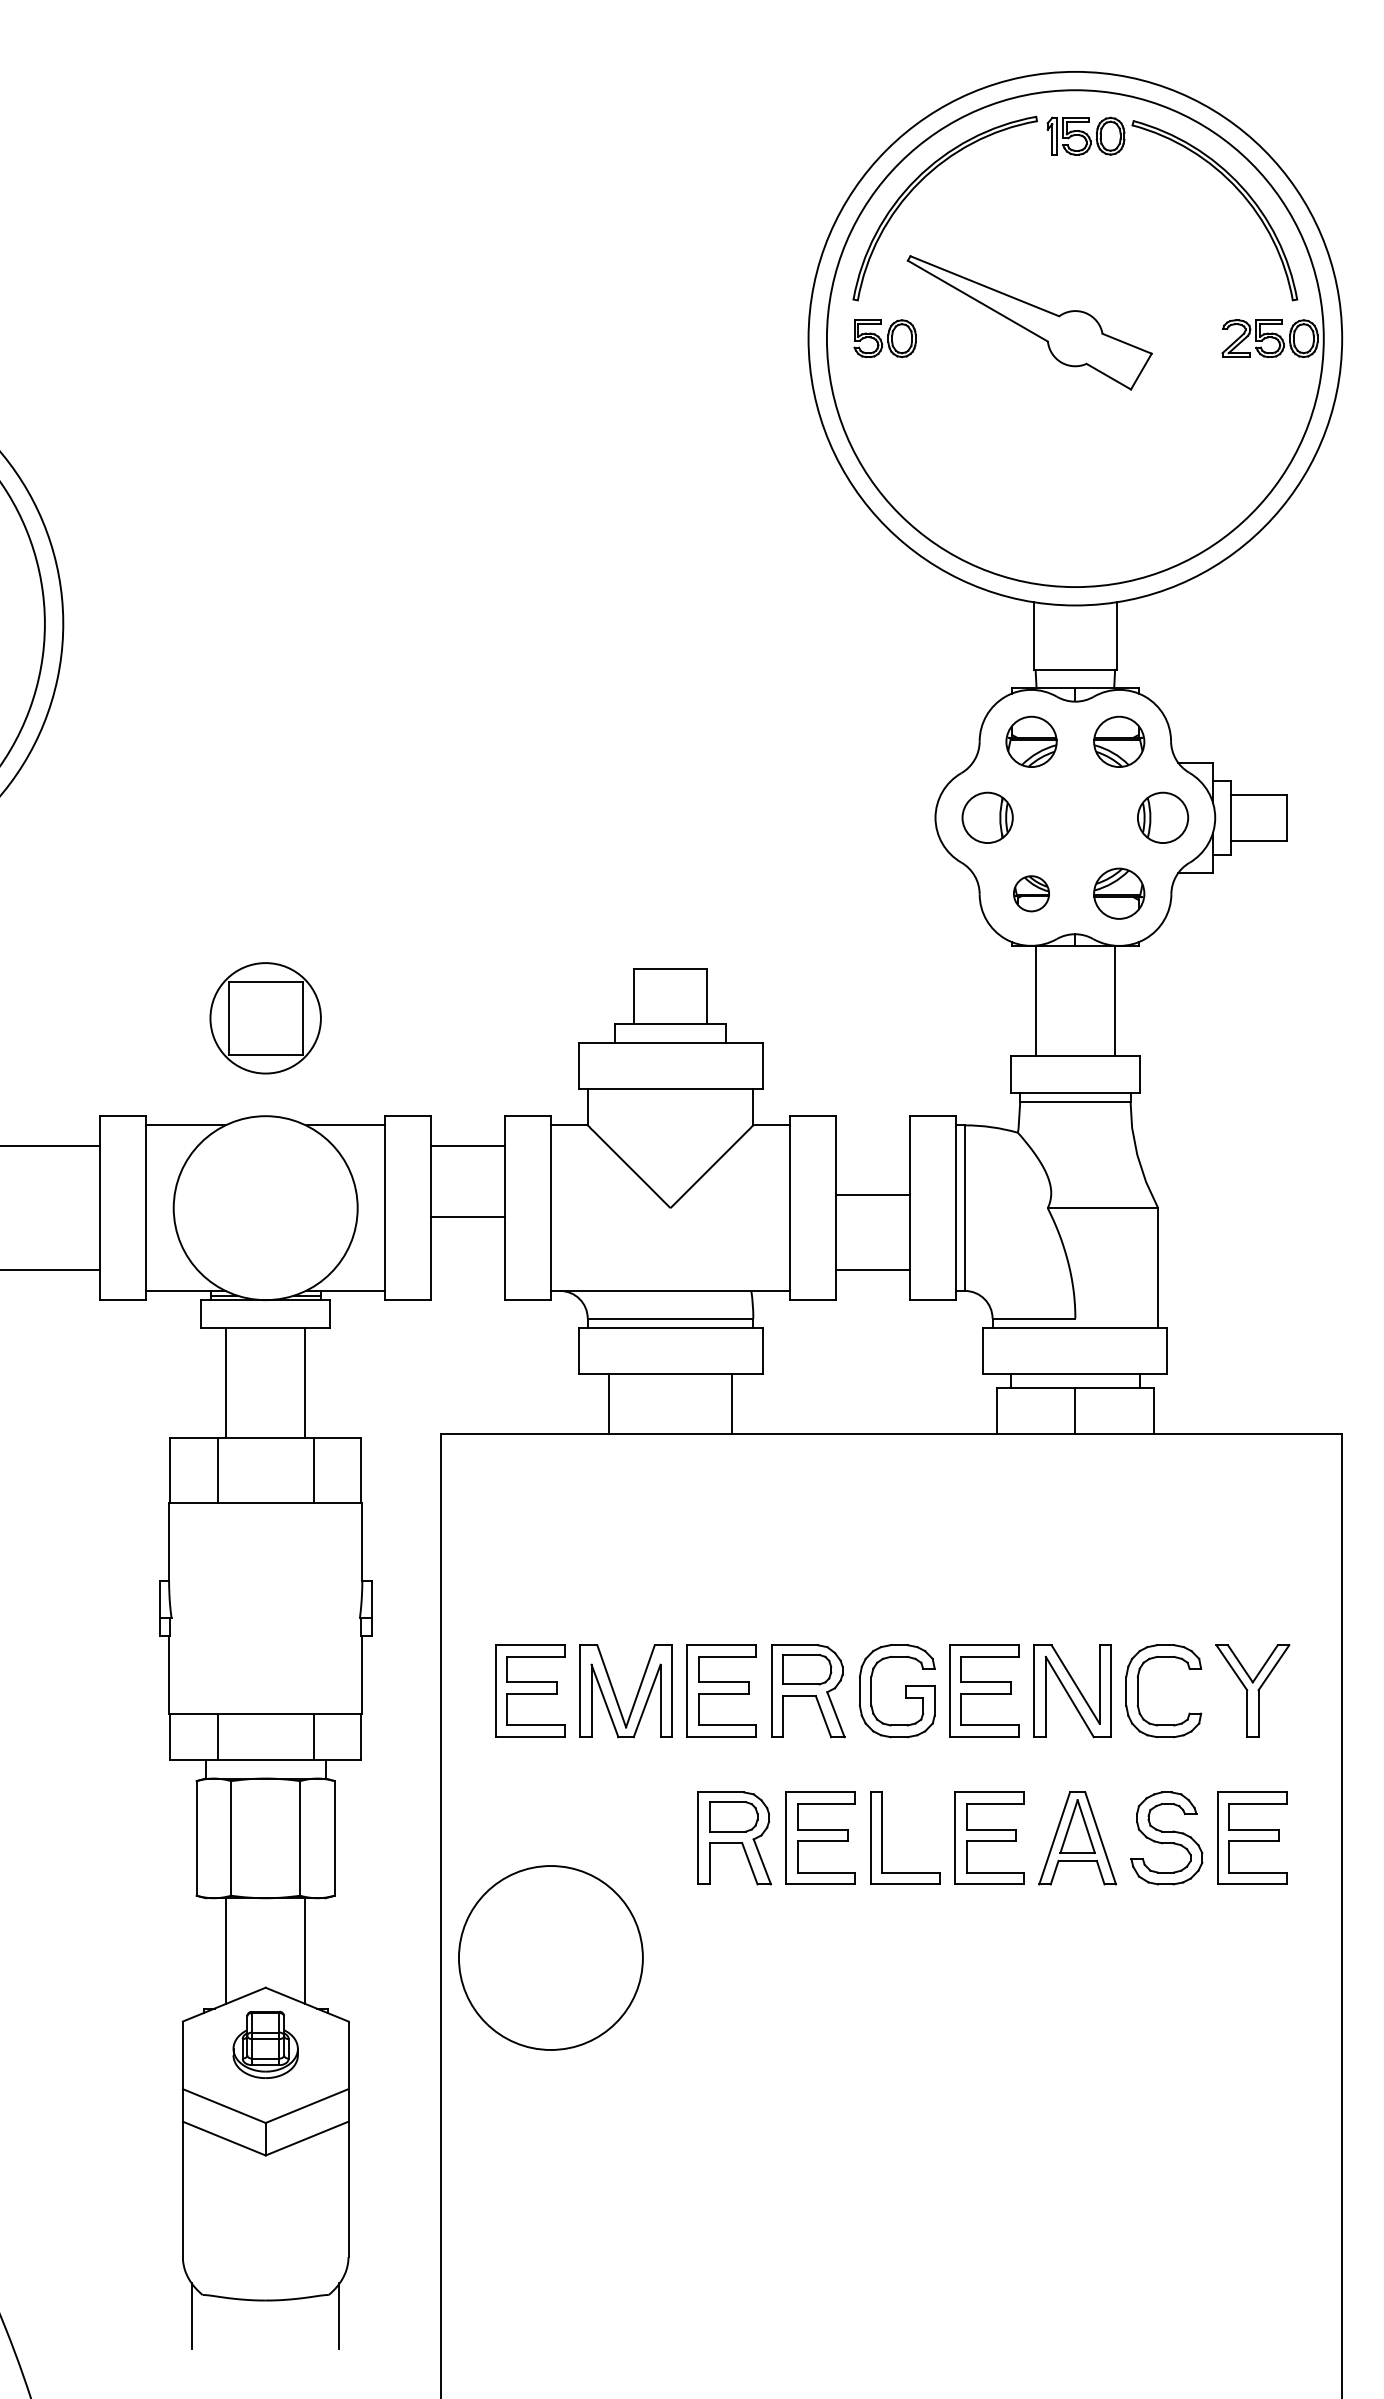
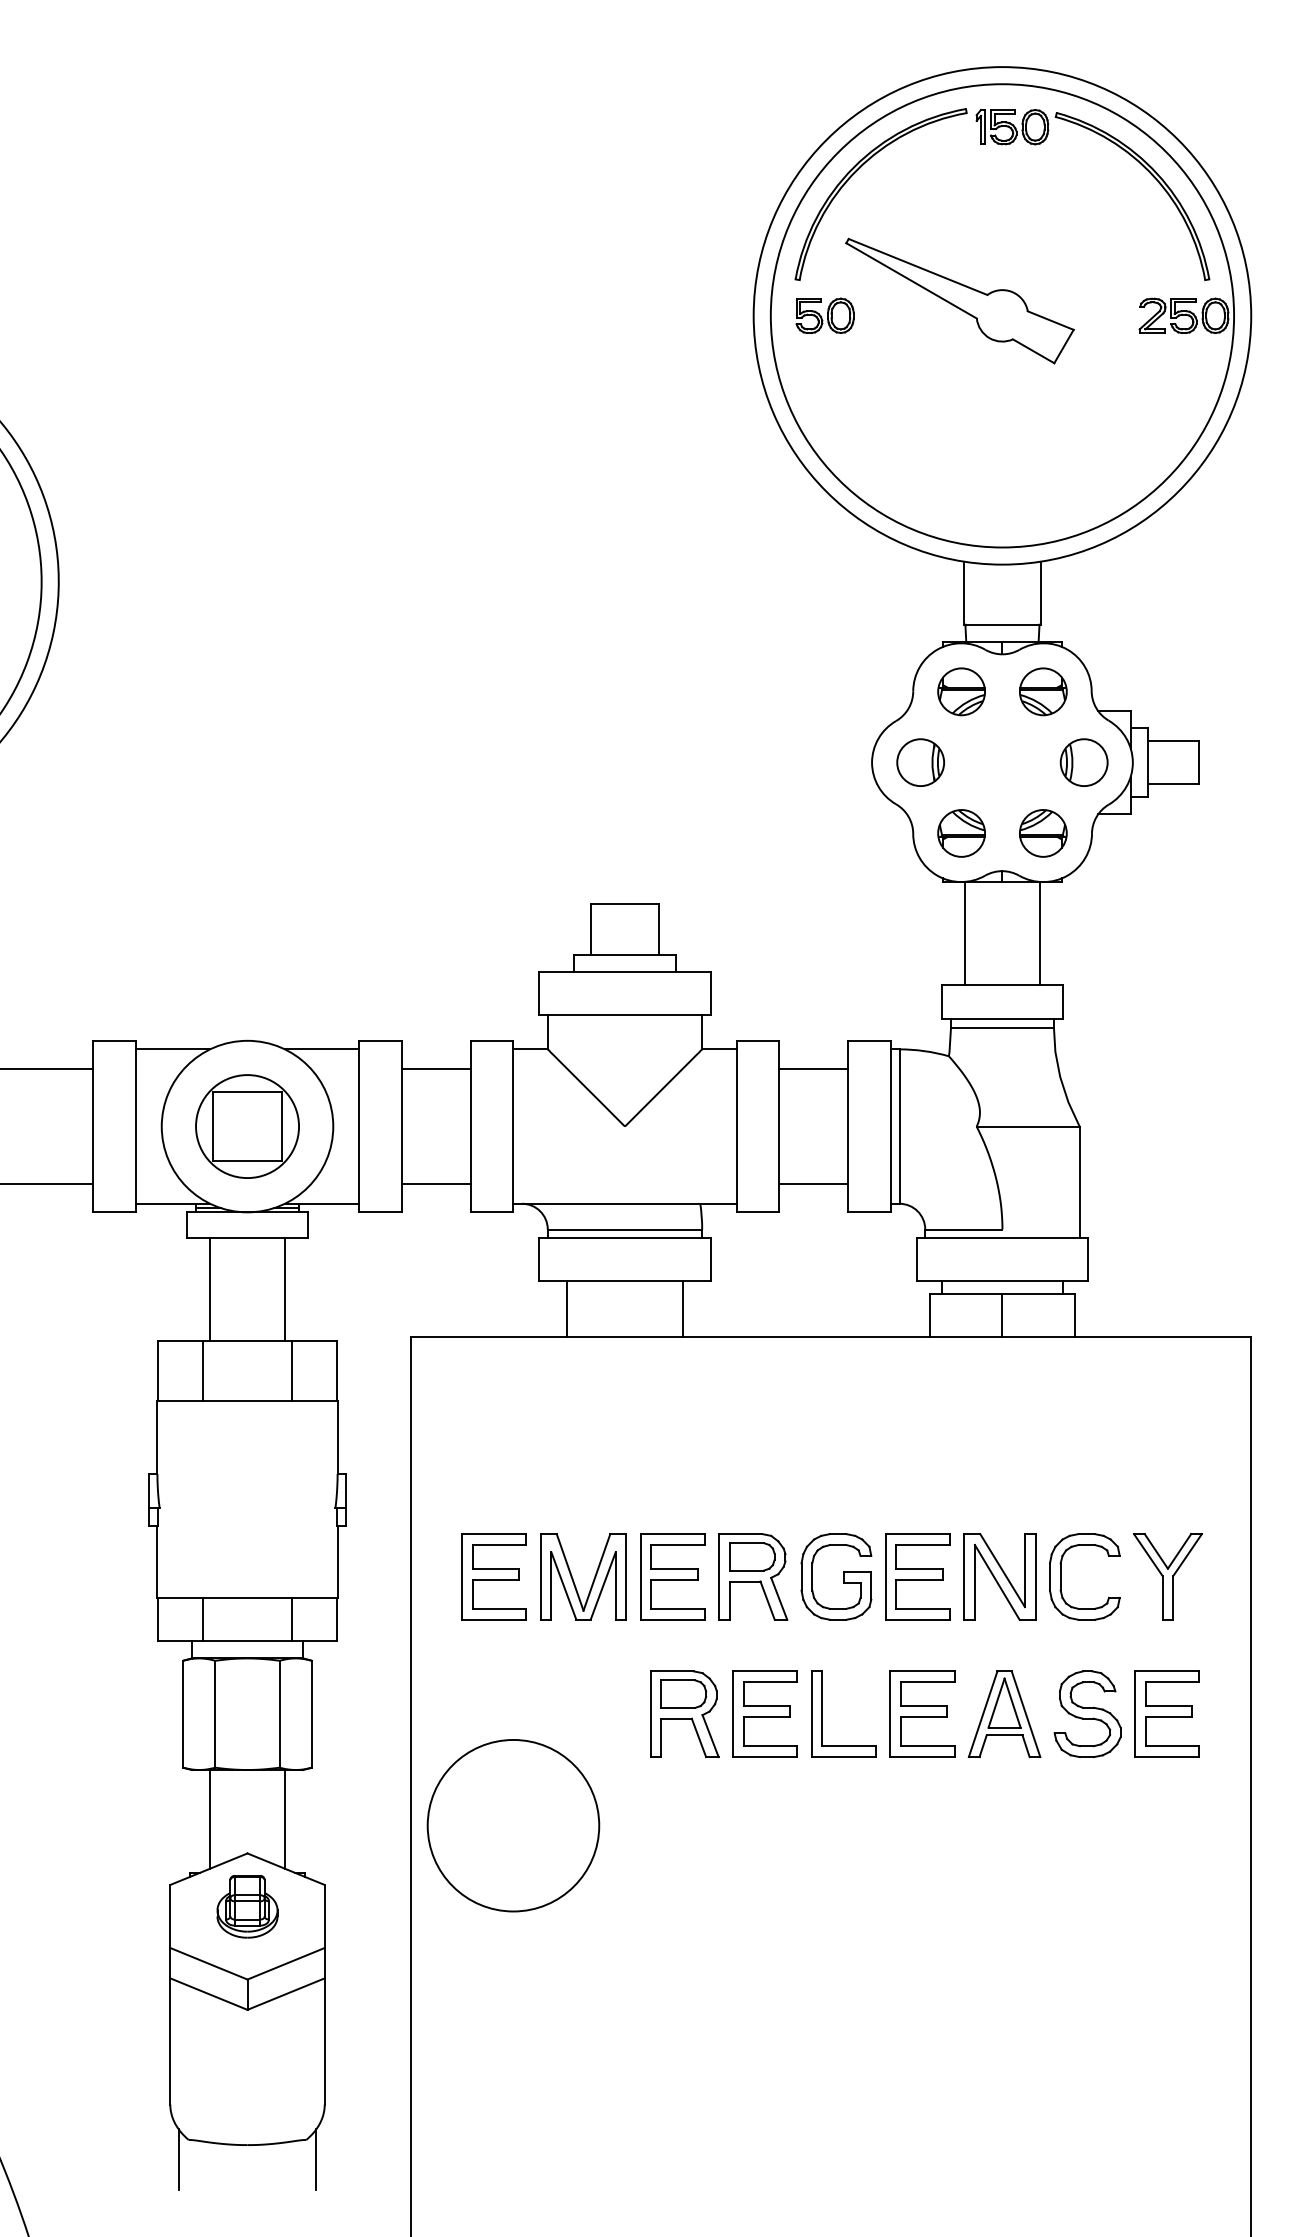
part: (1031, 893) -> (961, 833), size x1.43
part: (265, 1018) -> (247, 1126), moved
line: (872, 1194) -> (813, 1068), moved
line: (467, 1217) -> (435, 1184), moved

